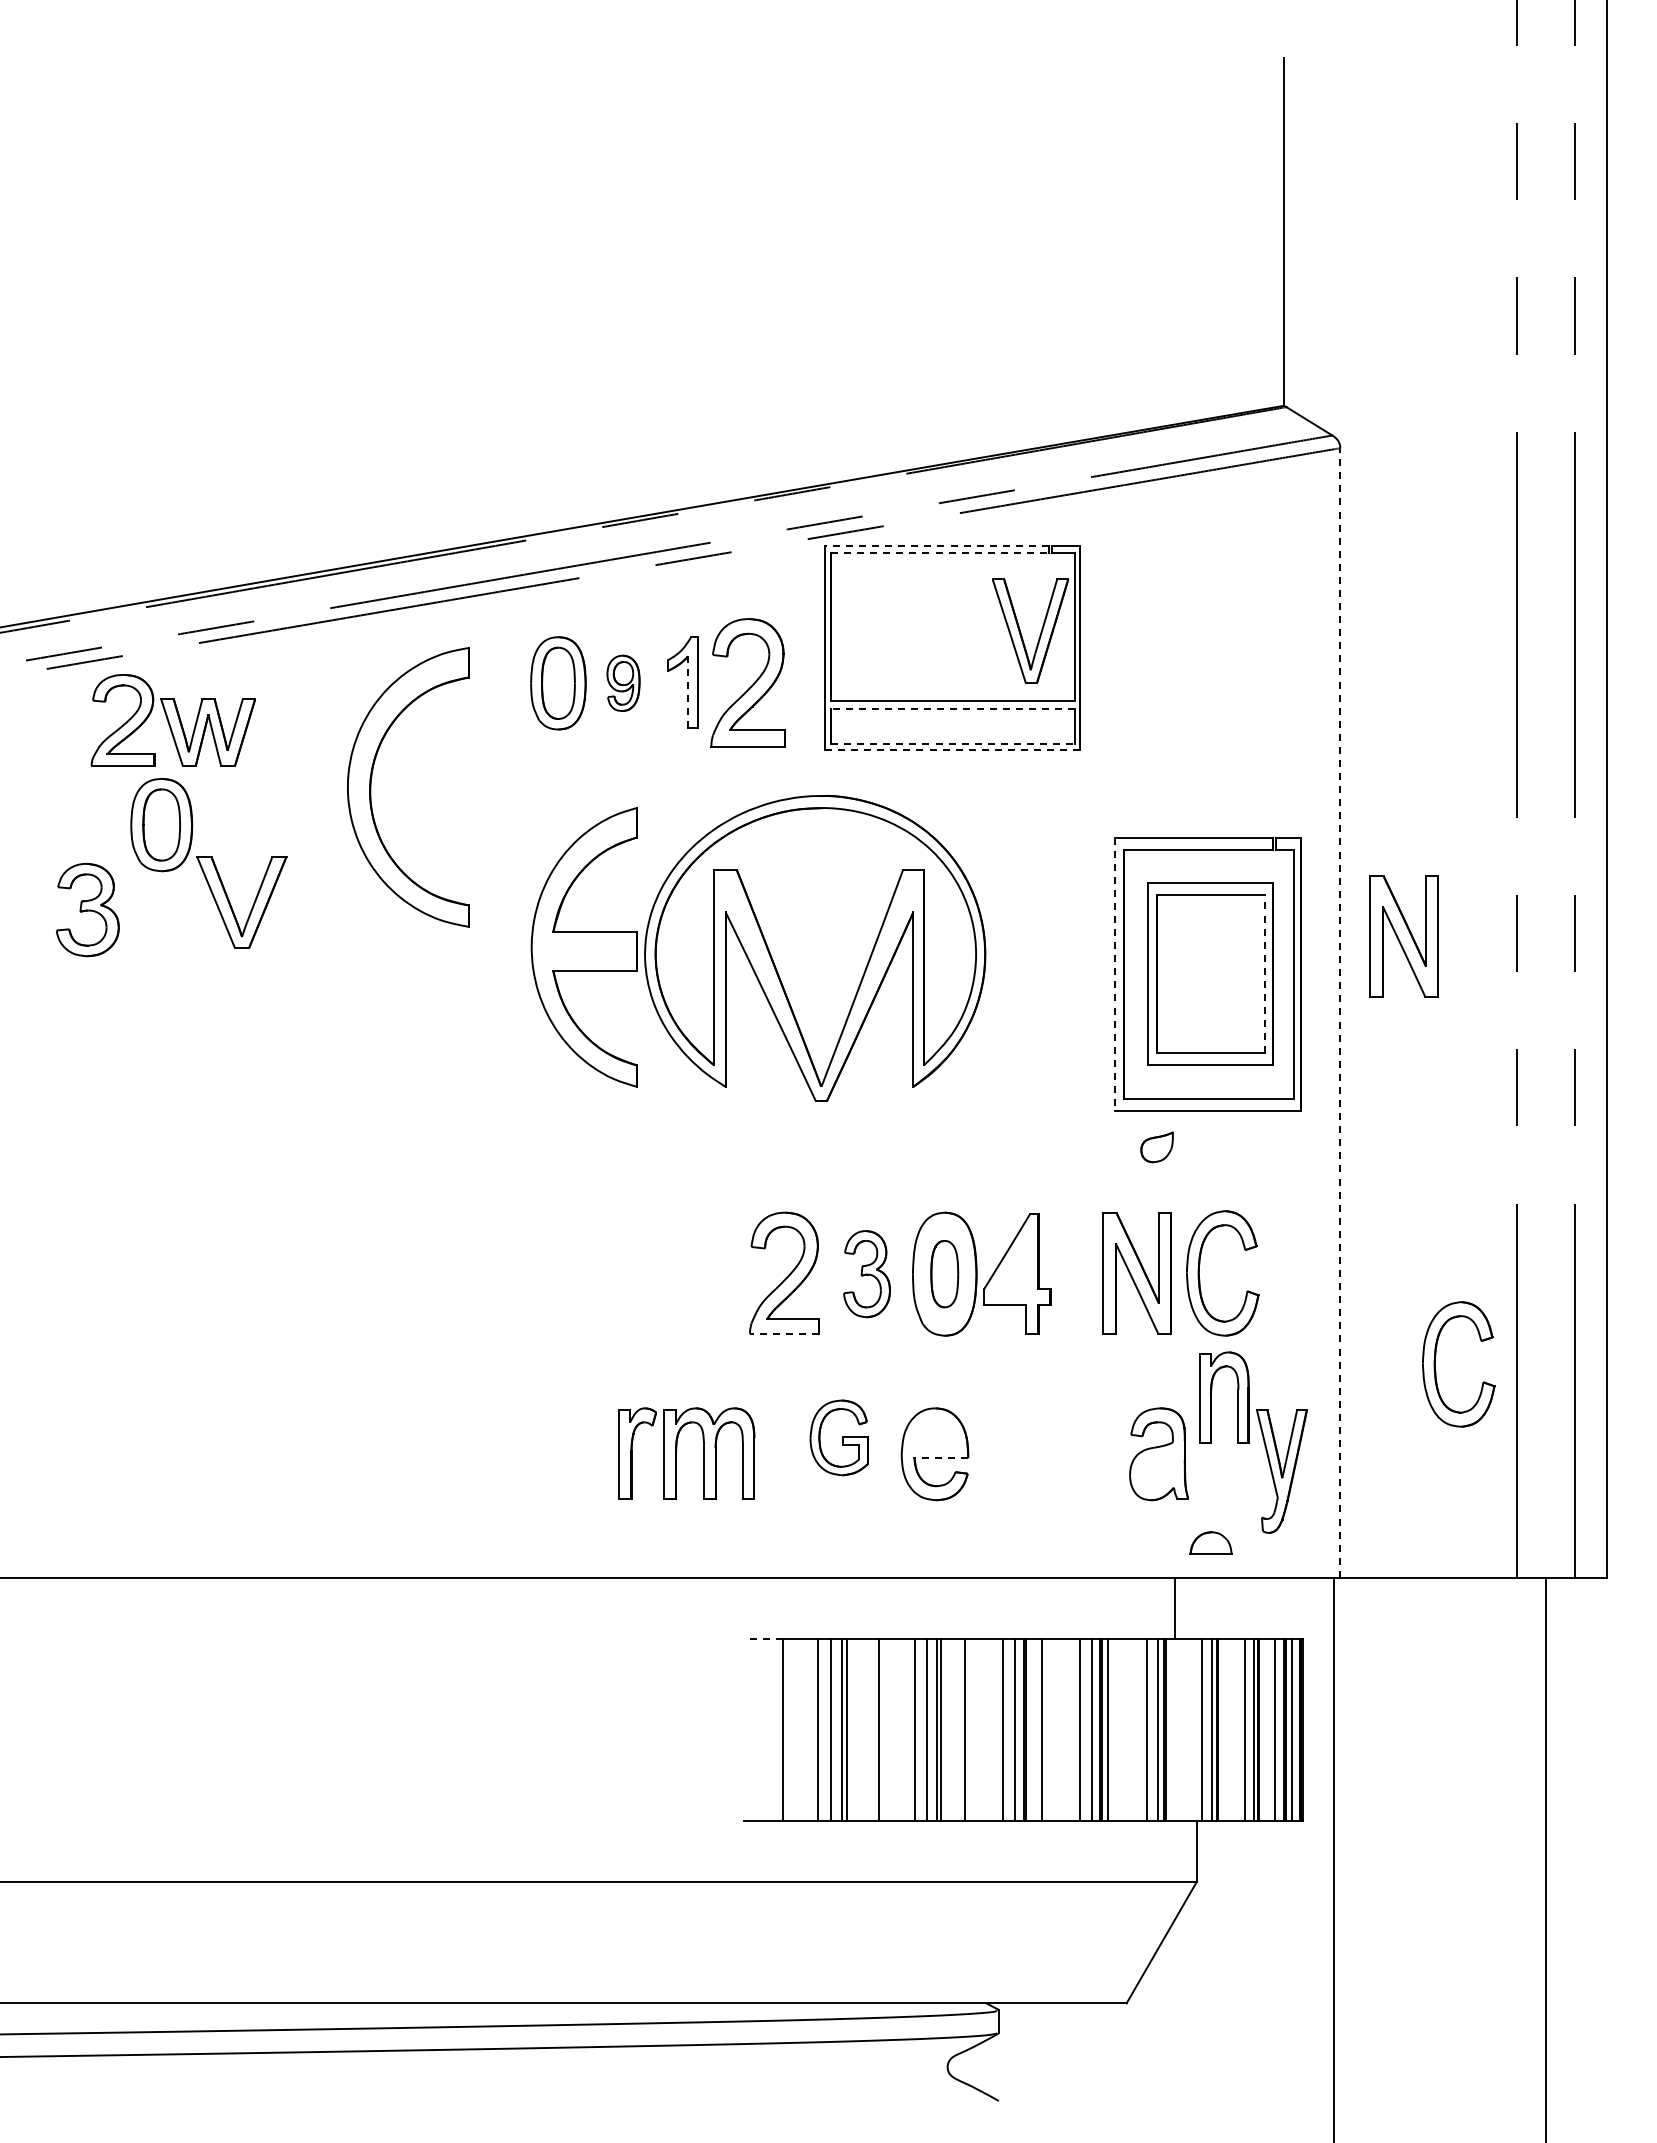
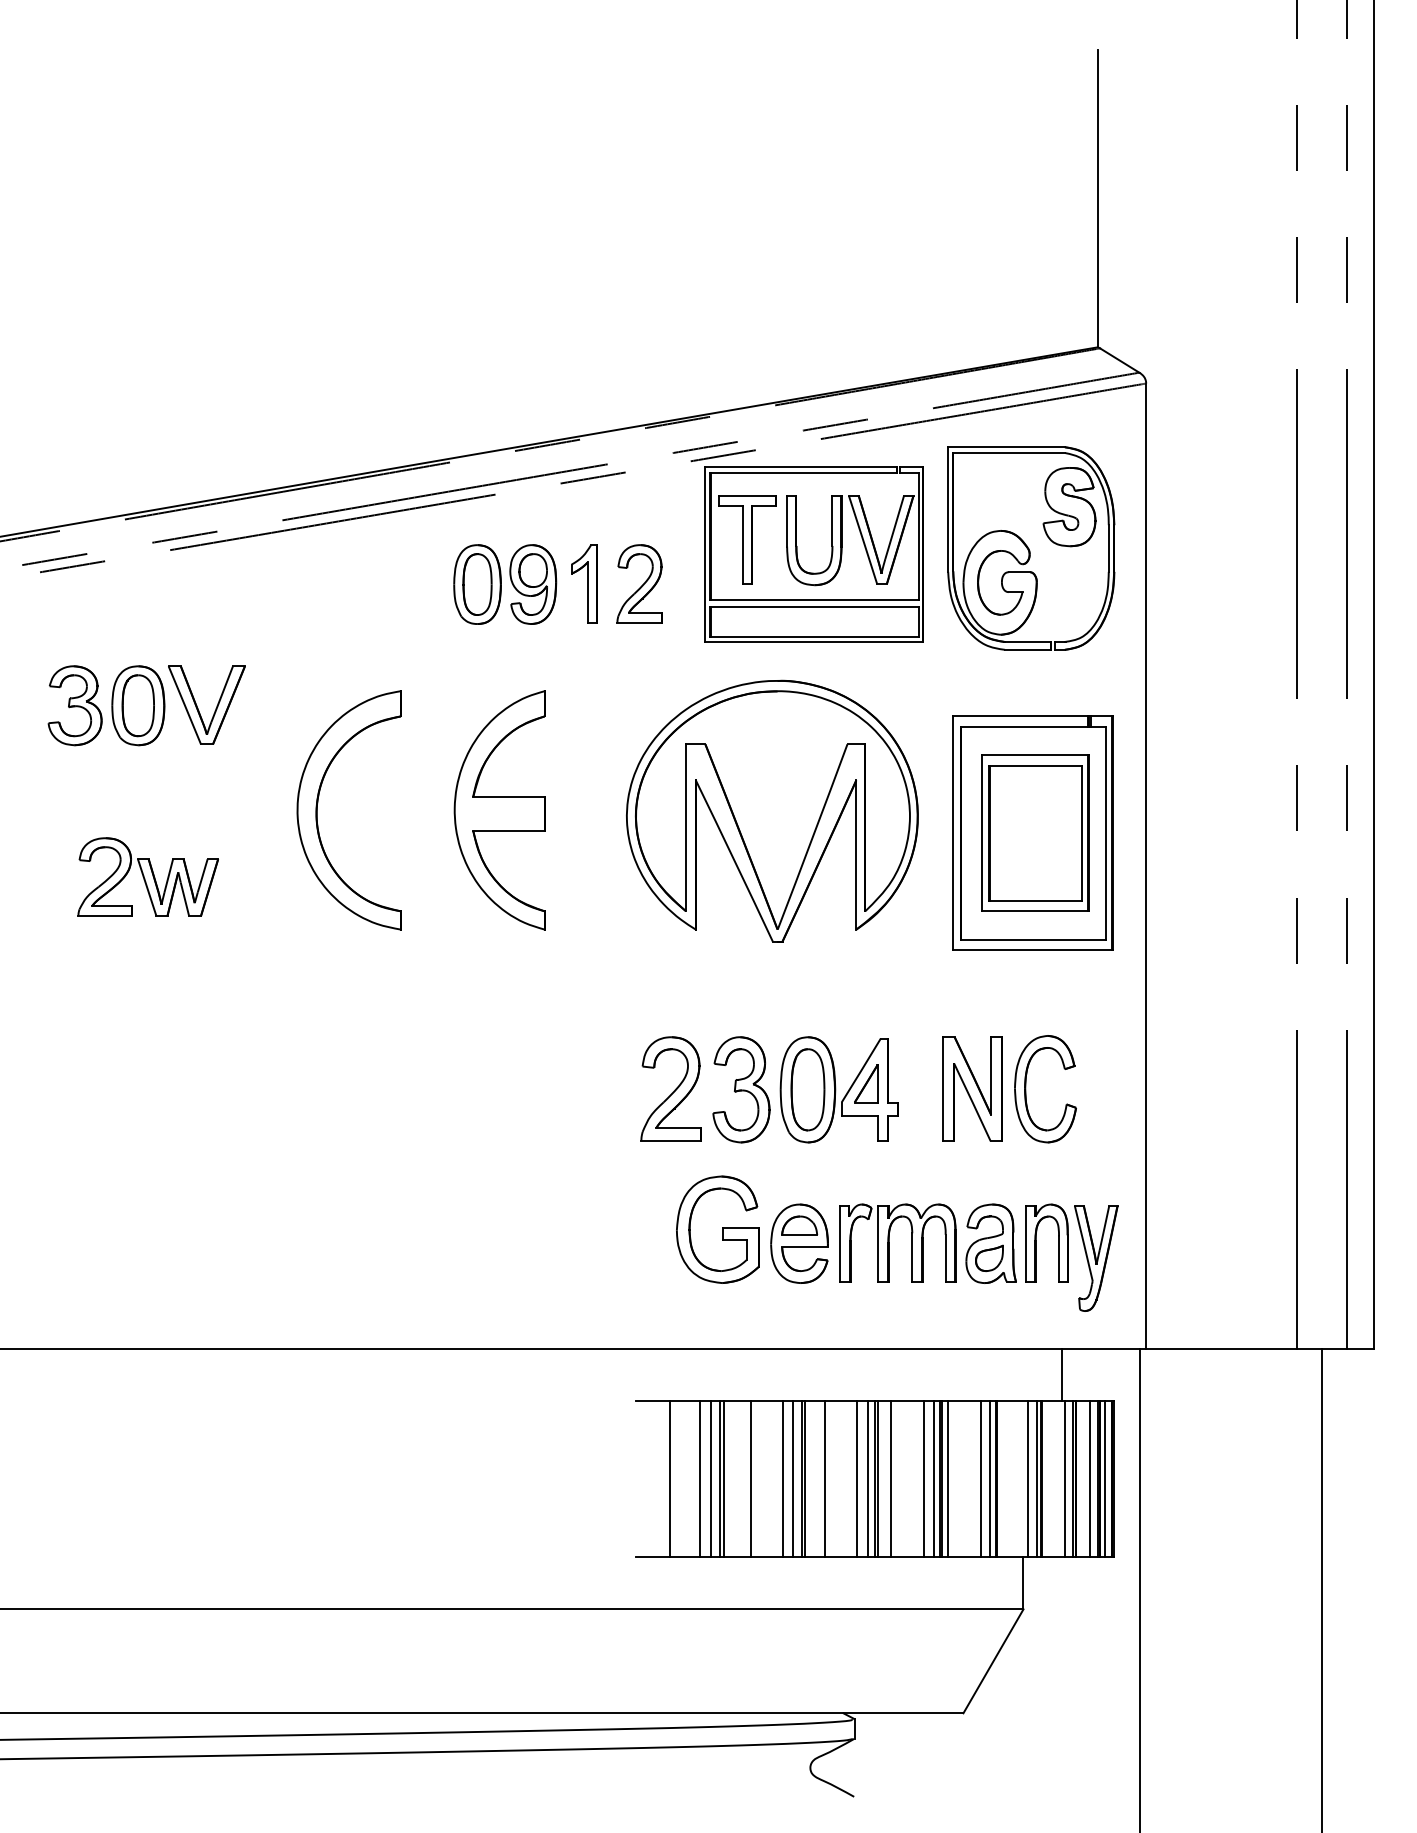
line: (936, 546) -> (800, 467), dashed -> solid
line: (940, 553) -> (804, 473), dashed -> solid
part: (873, 630) -> (746, 539), added
part: (931, 631) -> (796, 540), added
part: (1205, 640) -> (1030, 547), added
part: (748, 682) -> (640, 583), size x0.71
part: (623, 683) -> (533, 584), size x1.67
line: (687, 692) -> (587, 592), dashed -> solid
line: (952, 709) -> (814, 606), dashed -> solid
part: (172, 720) -> (147, 877), moved
line: (953, 744) -> (815, 636), dashed -> solid
line: (952, 750) -> (814, 642), dashed -> solid
part: (371, 787) -> (317, 810), moved
part: (231, 904) -> (198, 707), moved
part: (87, 909) -> (74, 705), moved
part: (1403, 936) -> (1200, 801), removed
part: (815, 948) -> (772, 811), moved
line: (1265, 973) -> (1082, 832), dashed -> solid
line: (1114, 974) -> (953, 833), dashed -> solid
line: (1340, 1013) -> (1146, 866), dashed -> solid
part: (1156, 1147) -> (988, 1258), moved
part: (1012, 1266) -> (865, 1083), added
part: (866, 1273) -> (740, 1089), size x1.43
part: (944, 1273) -> (807, 1089), size x1.43
line: (784, 1334) -> (670, 1141), dashed -> solid
part: (1436, 1370) -> (1228, 1172), removed
part: (1211, 1397) -> (1036, 1243), moved
part: (838, 1437) -> (717, 1229), size x1.67
part: (677, 1451) -> (889, 1241), moved
line: (941, 1458) -> (805, 1247), dashed -> solid
part: (1210, 1542) -> (799, 1225), moved
line: (1175, 1607) -> (1062, 1374), moved
line: (763, 1638) -> (652, 1401), dashed -> solid

